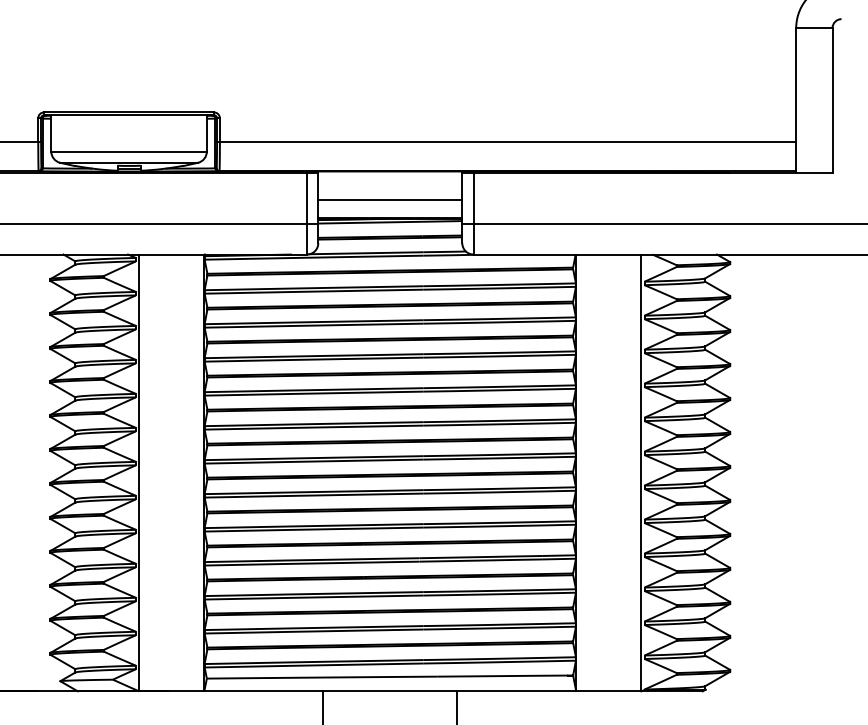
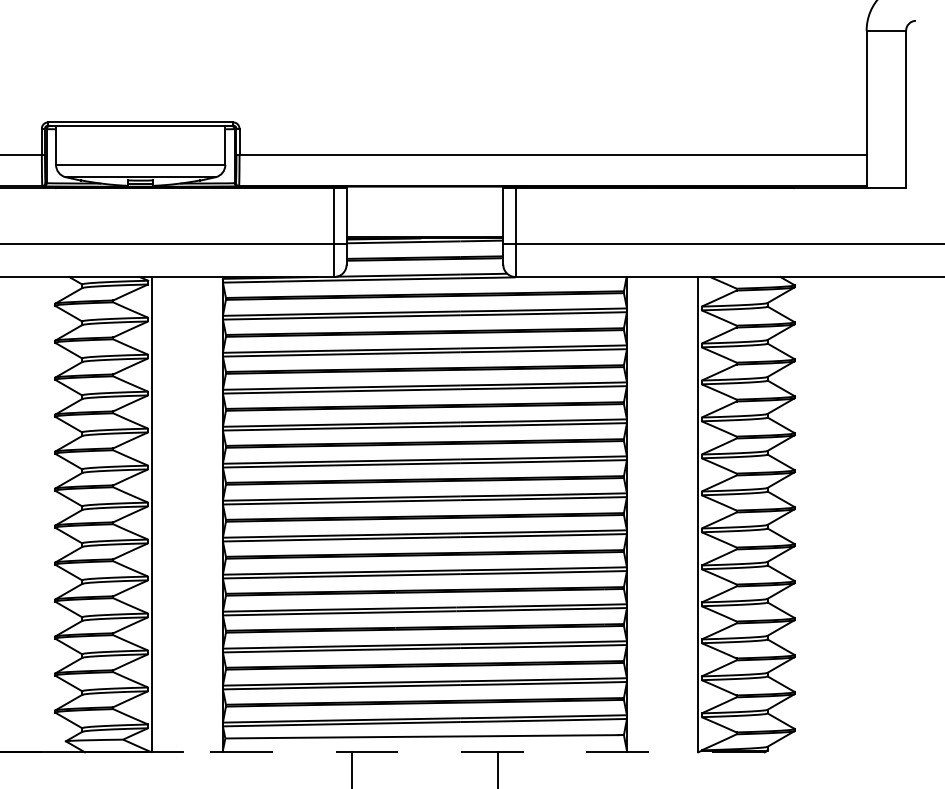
line: (389, 199) -> (424, 217), removed
line: (390, 691) -> (425, 752), solid -> dashed

